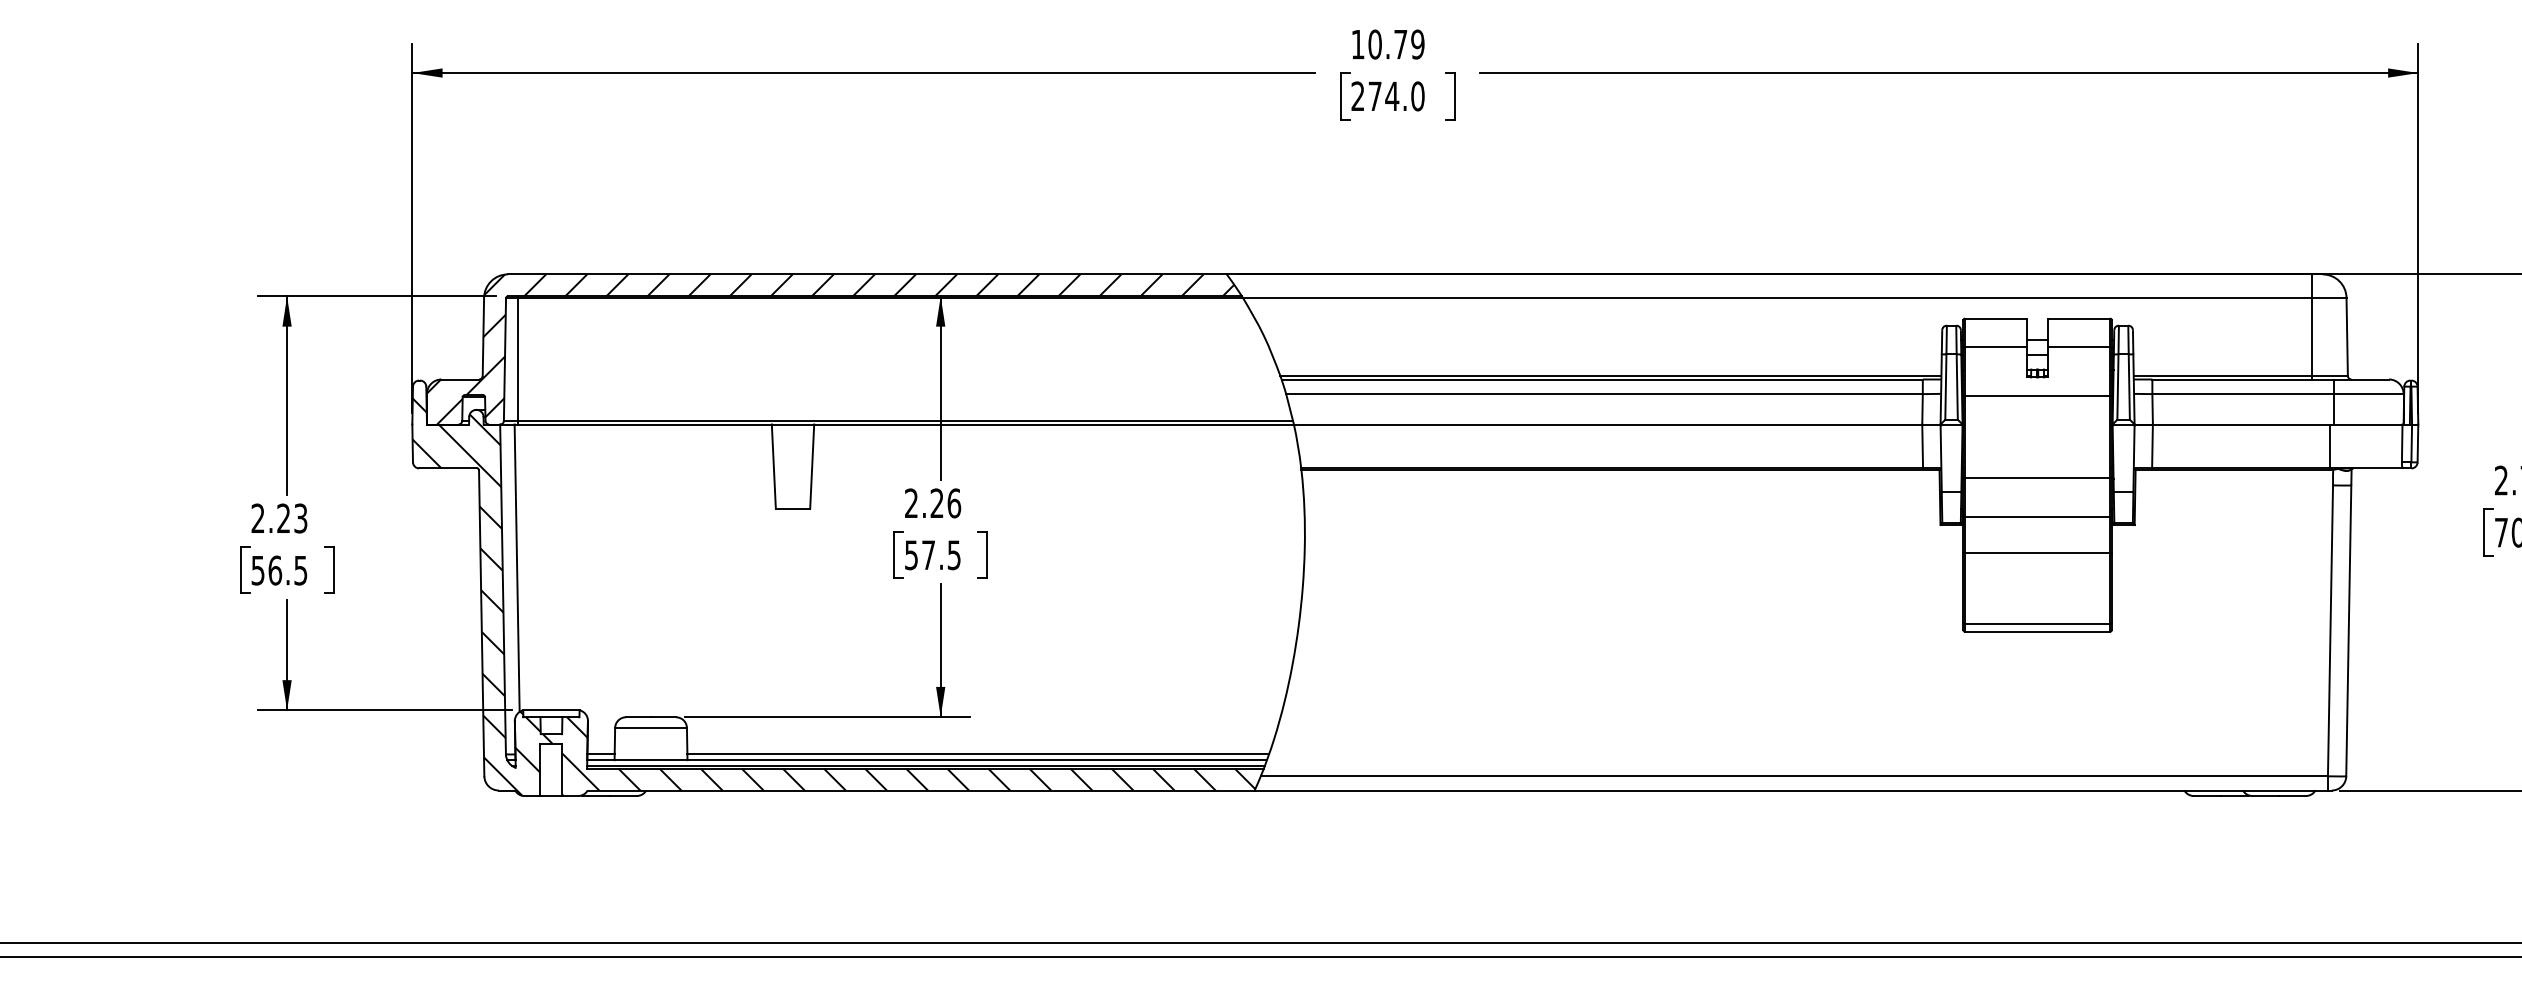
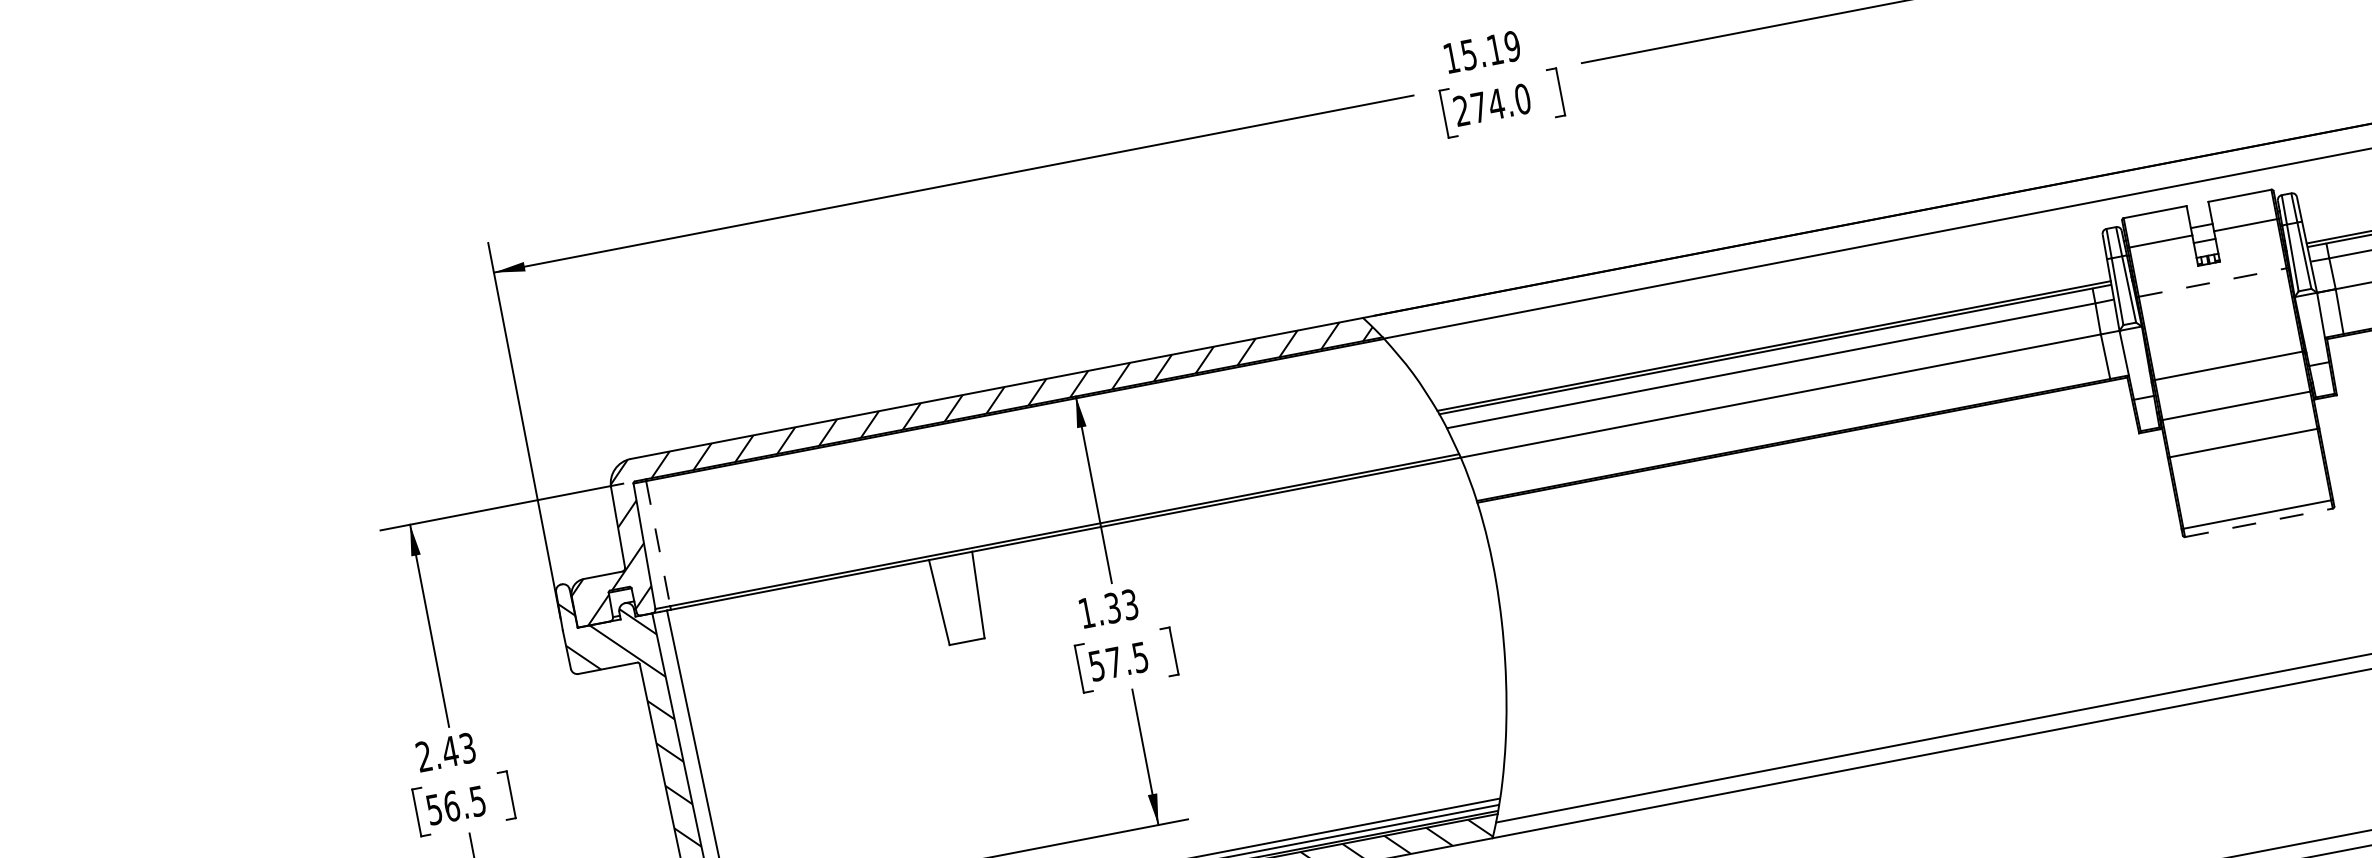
text: (1387, 44) -> (1481, 52), 10.79 -> 15.19
line: (518, 360) -> (658, 544), solid -> dashed
line: (2037, 395) -> (2212, 282), solid -> dashed
text: (933, 503) -> (1109, 608), 2.26 -> 1.33
text: (283, 517) -> (449, 750), 2.23 -> 2.43
line: (2037, 631) -> (2258, 522), solid -> dashed

